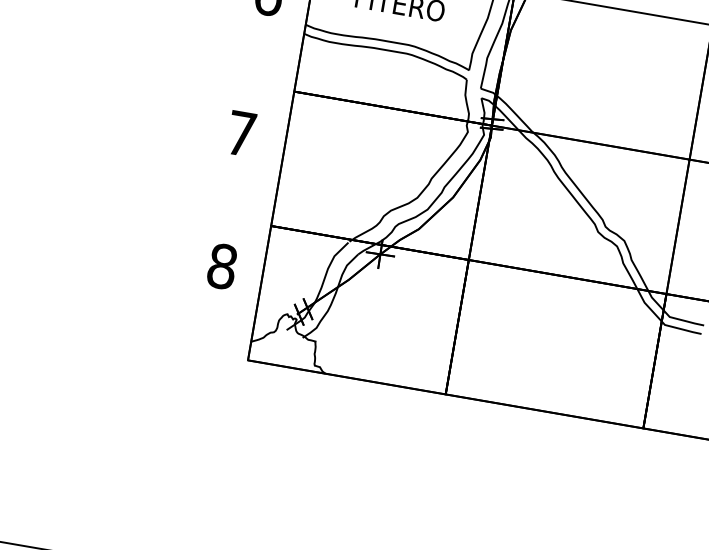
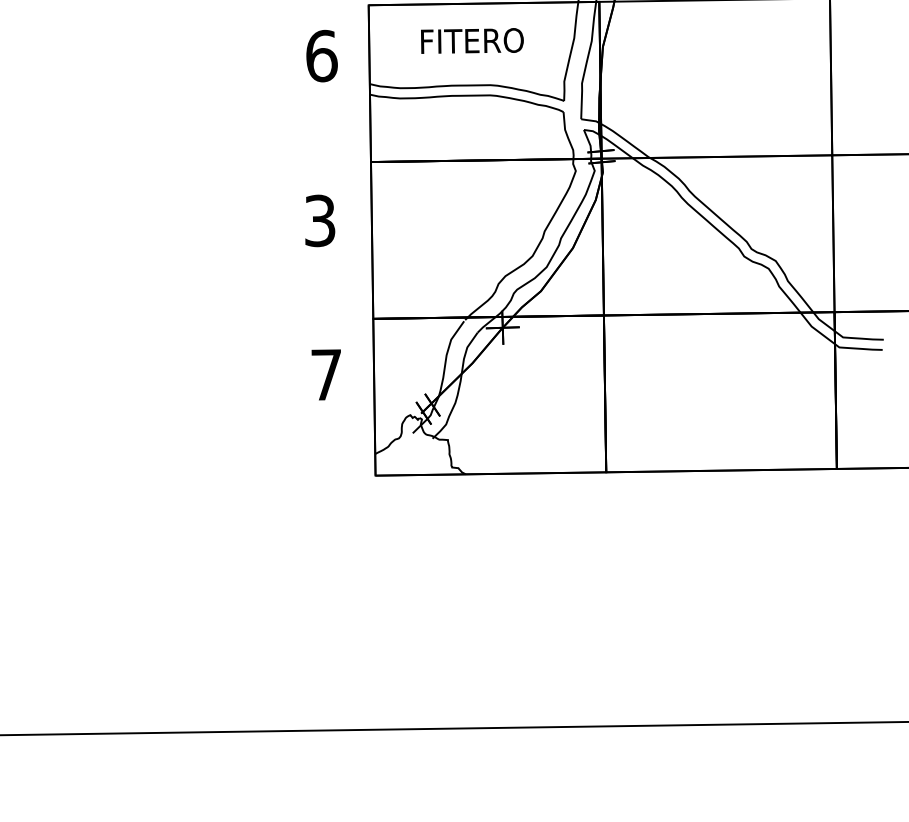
text: (241, 133) -> (320, 220), 7 -> 3
text: (222, 266) -> (326, 374), 8 -> 7

